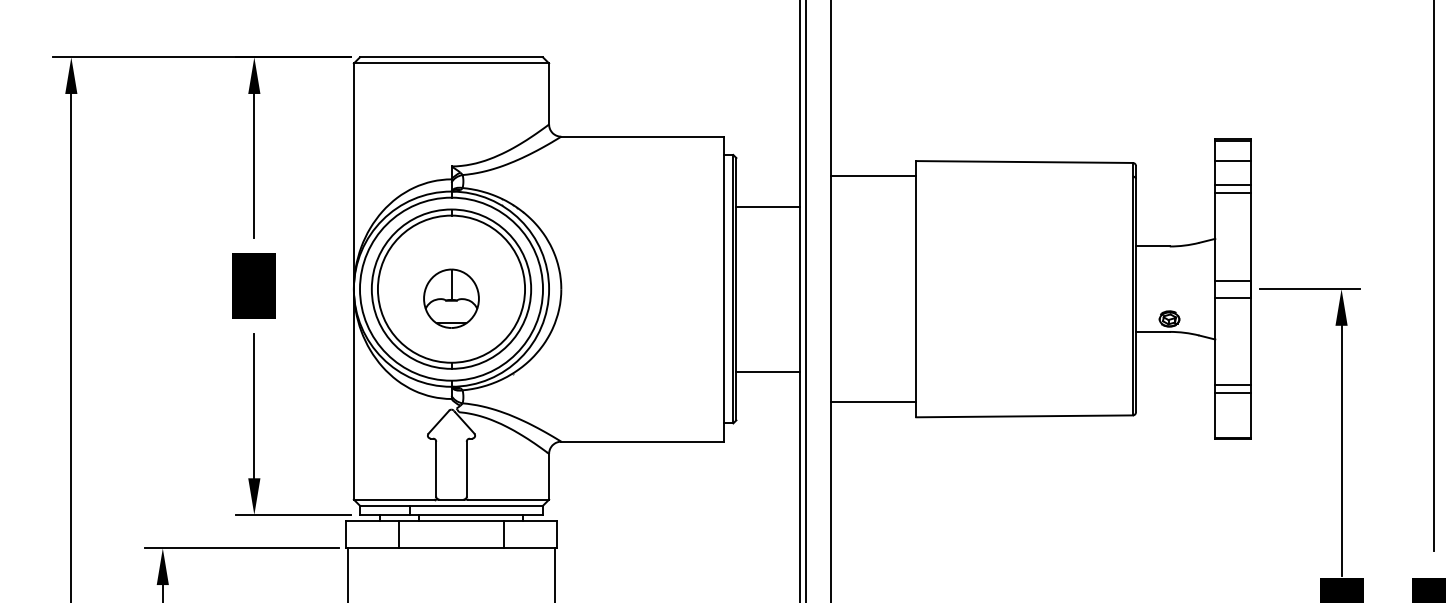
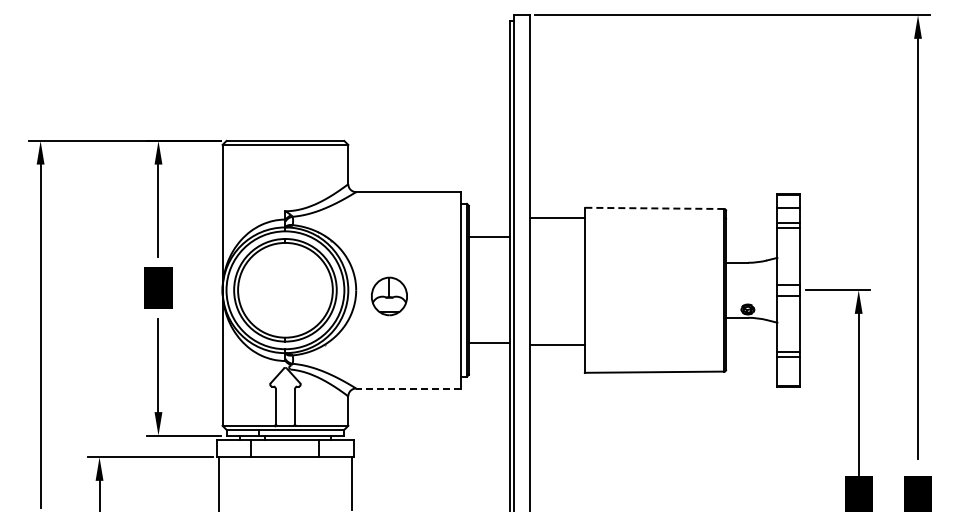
line: (1024, 162) -> (654, 208), solid -> dashed
part: (451, 298) -> (389, 296), moved
line: (872, 401) -> (556, 344), moved
line: (642, 441) -> (408, 388), solid -> dashed

